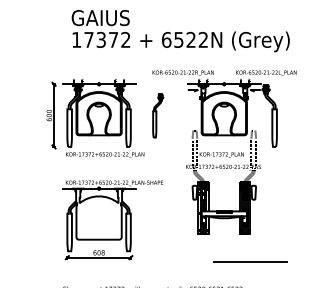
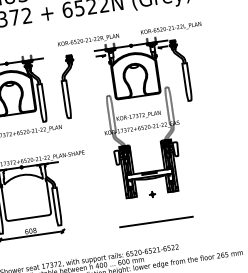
part: (158, 115) -> (70, 86), size x1.43
part: (224, 233) -> (152, 193), added
line: (250, 261) -> (156, 221), moved

